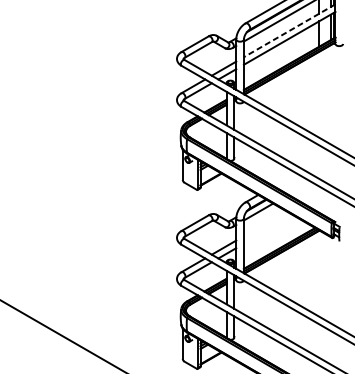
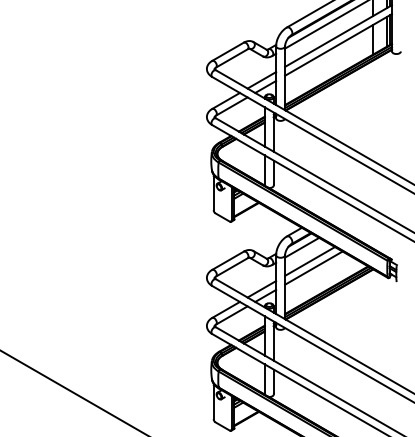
line: (289, 31) -> (338, 36), dashed -> solid
line: (264, 223) -> (309, 261), added
line: (268, 228) -> (313, 267), added

